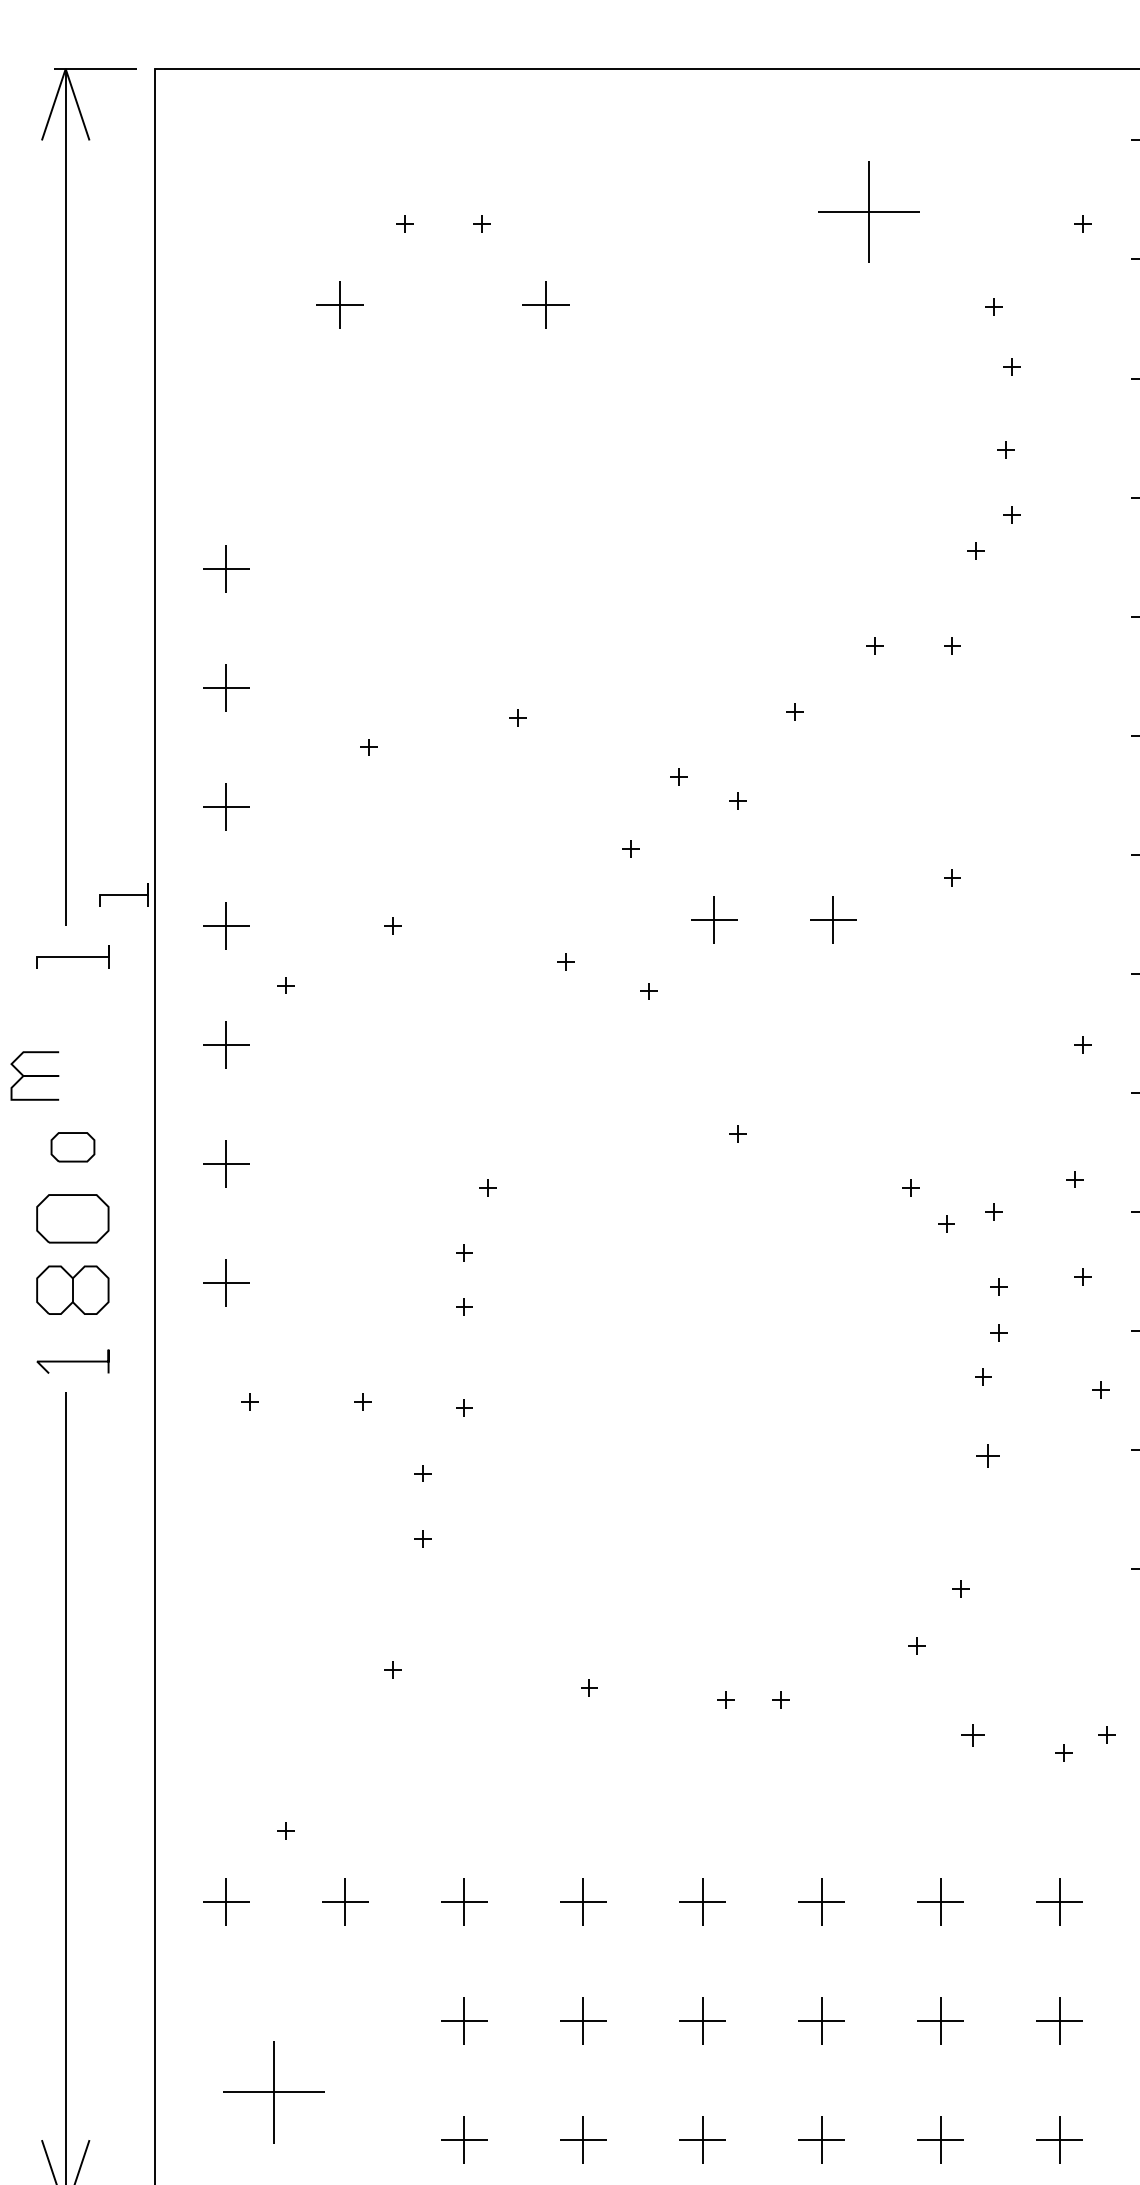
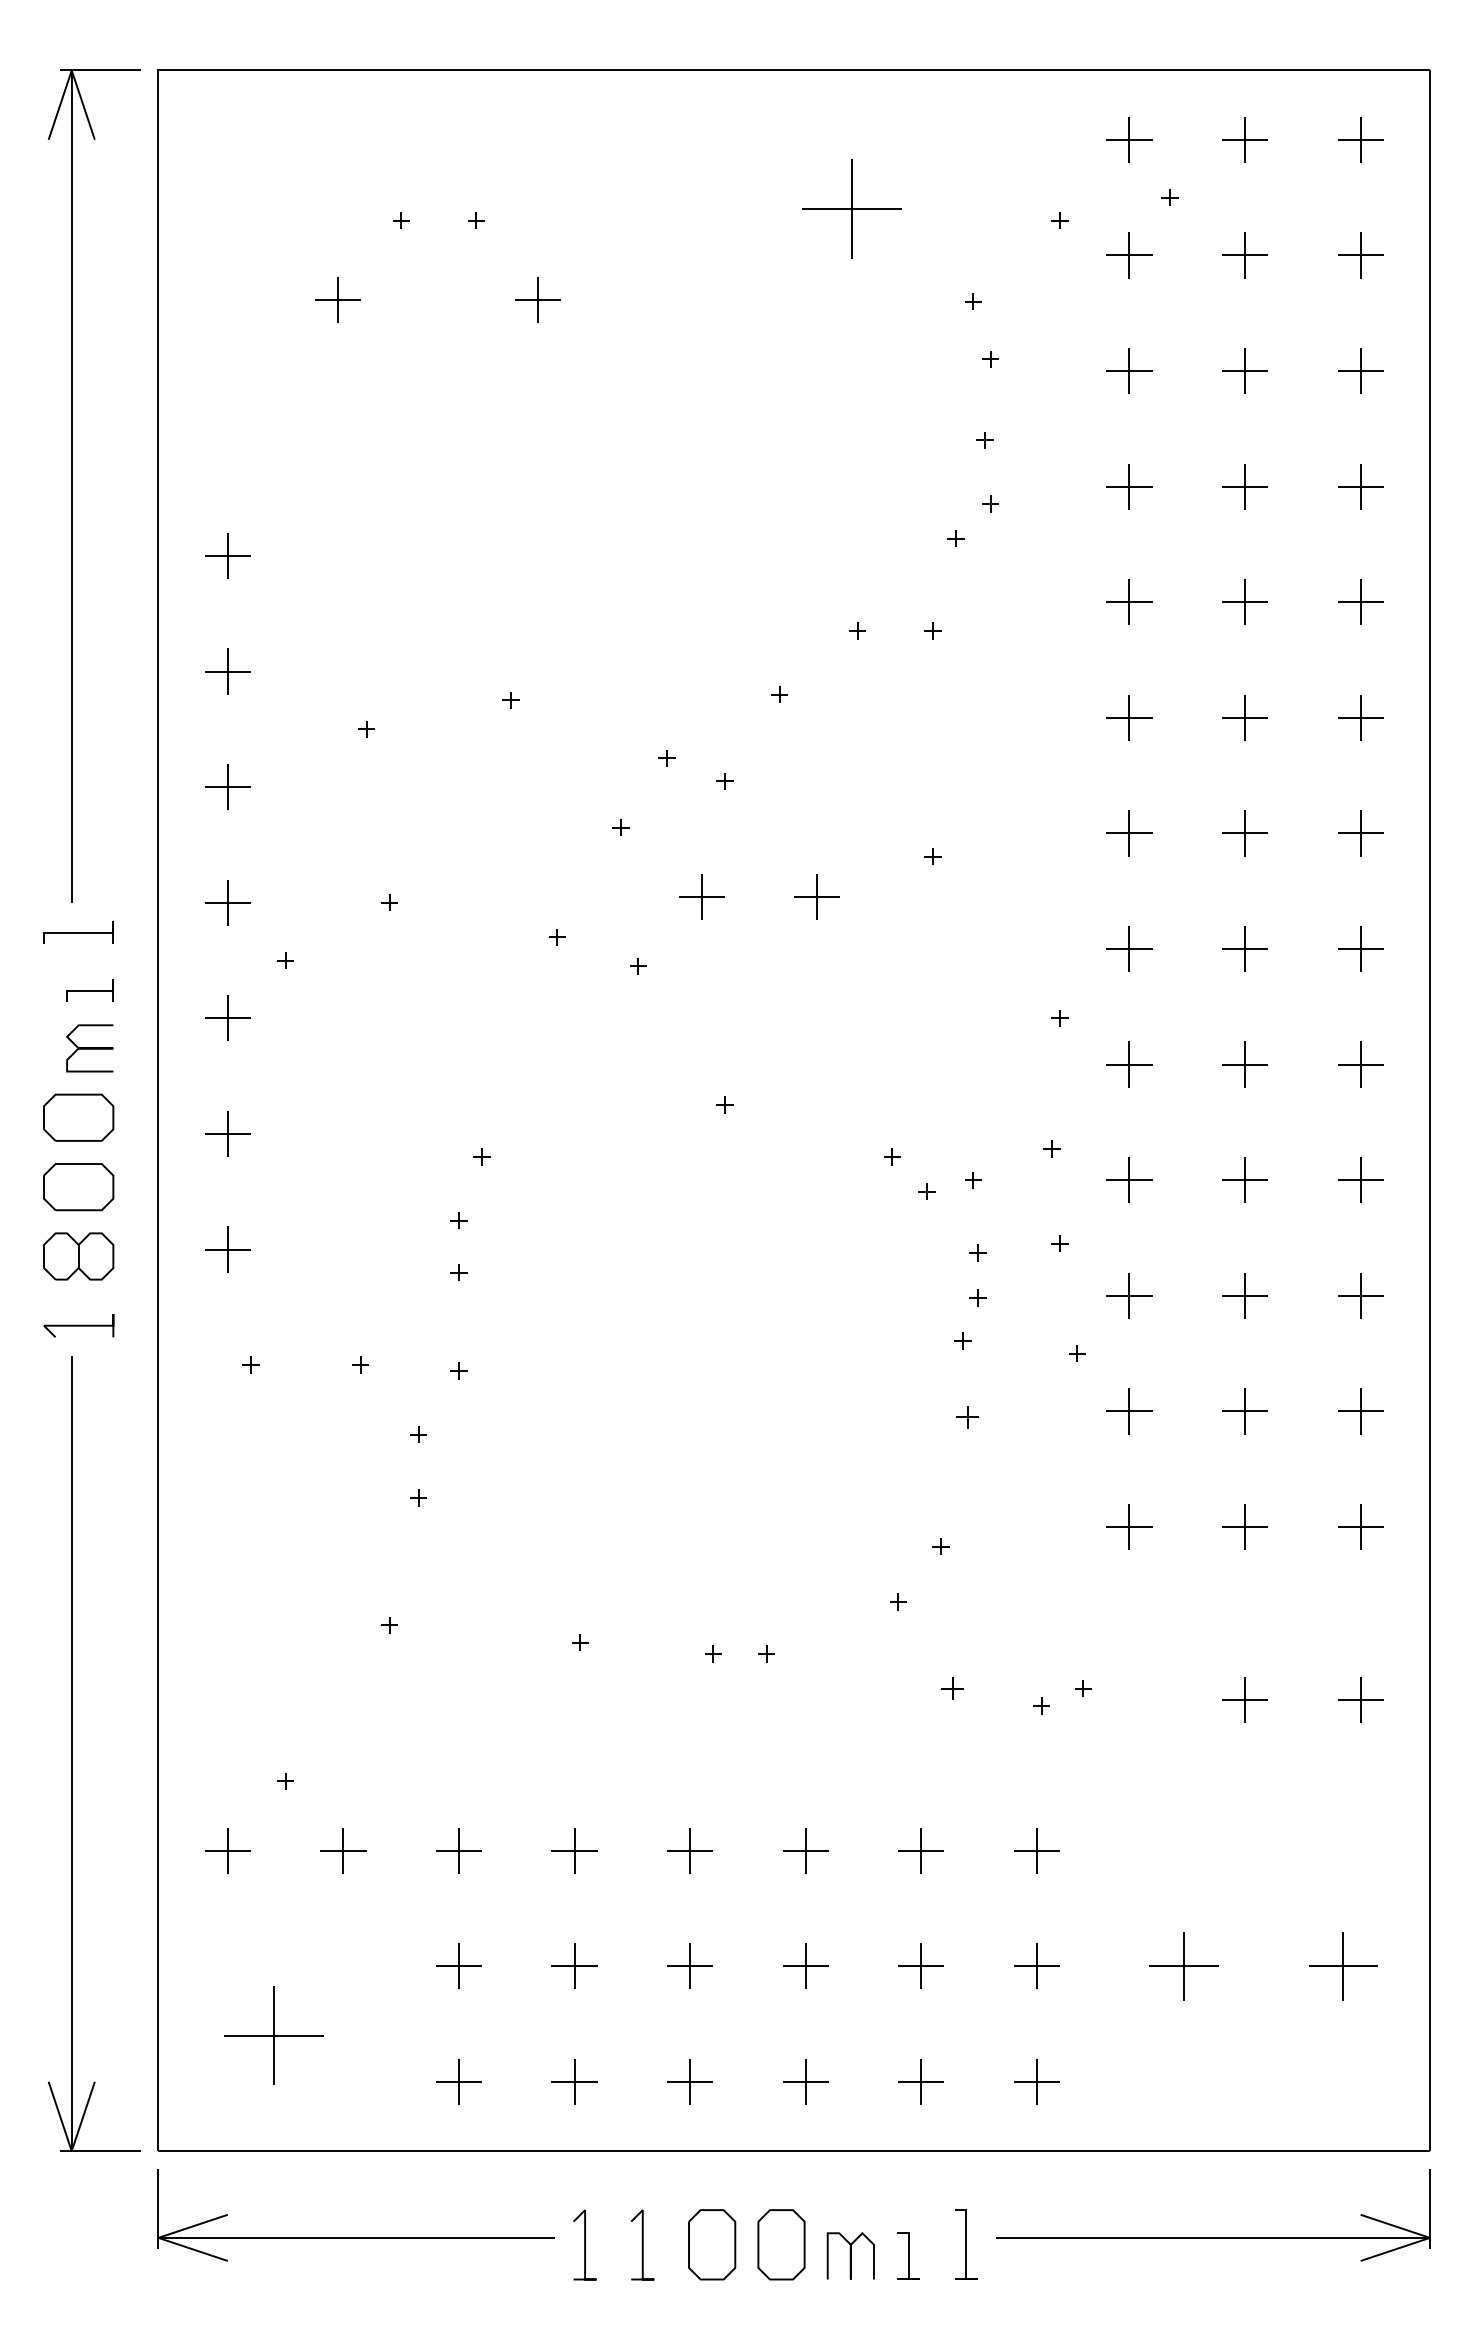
line: (123, 894) -> (89, 990), moved
curve: (34, 1076) -> (89, 1048), moved
part: (72, 1147) -> (78, 1117), size x1.67

